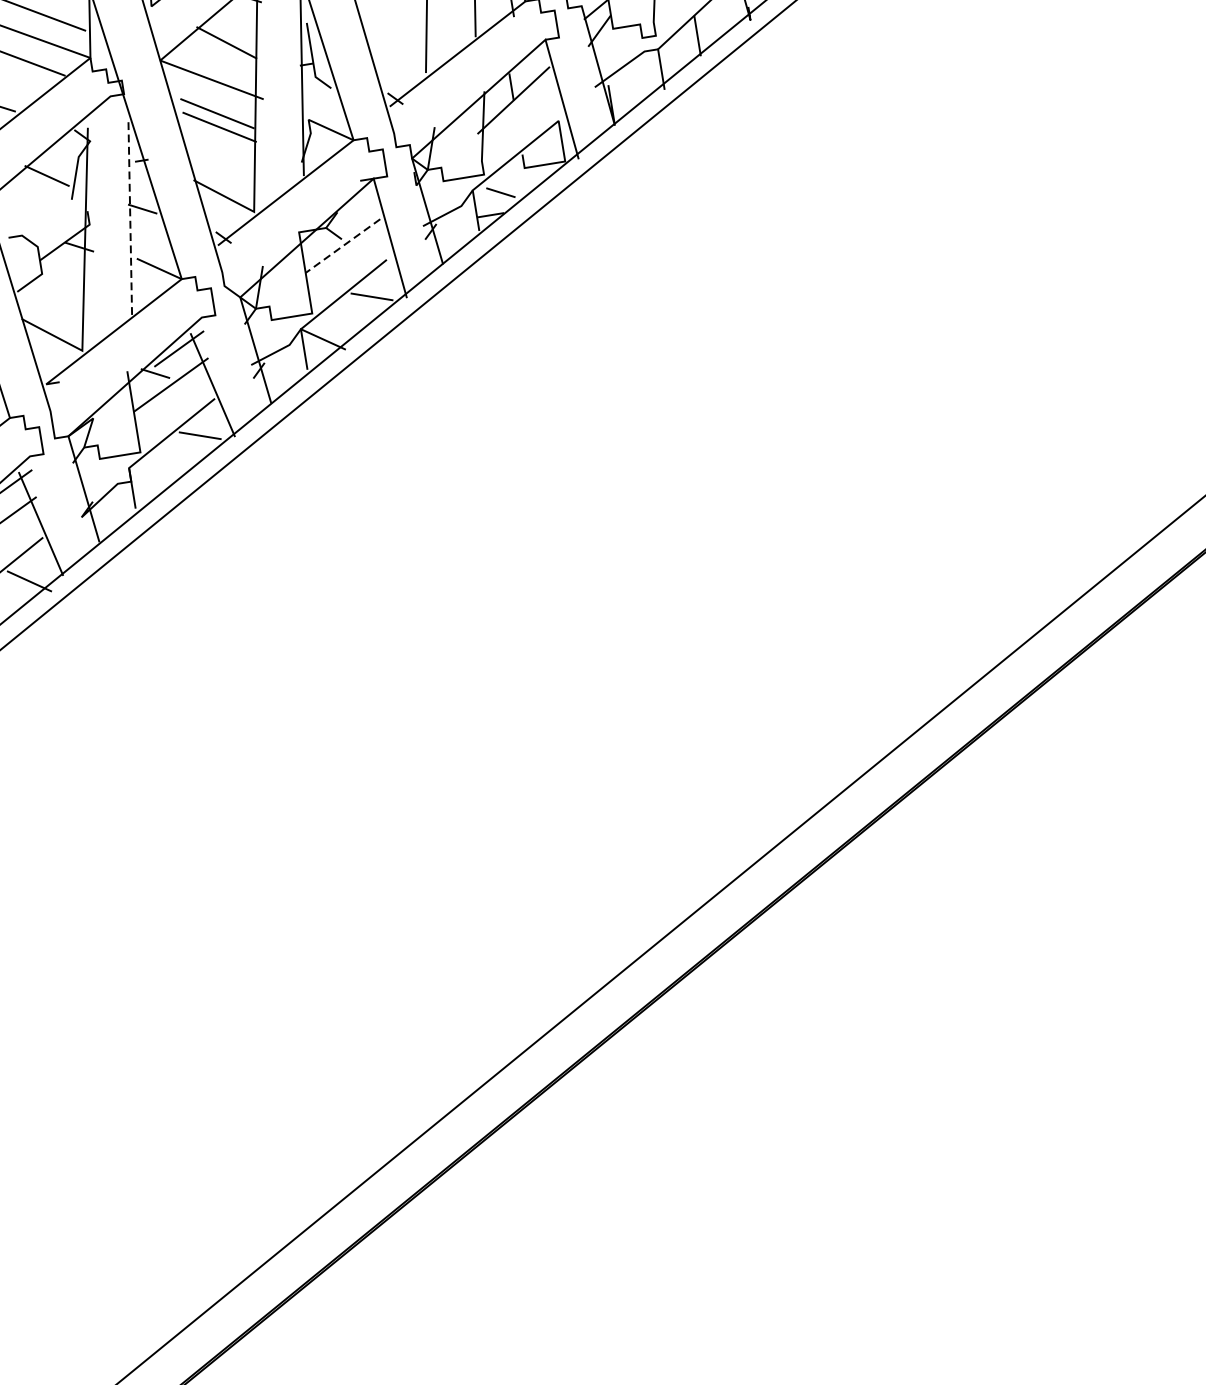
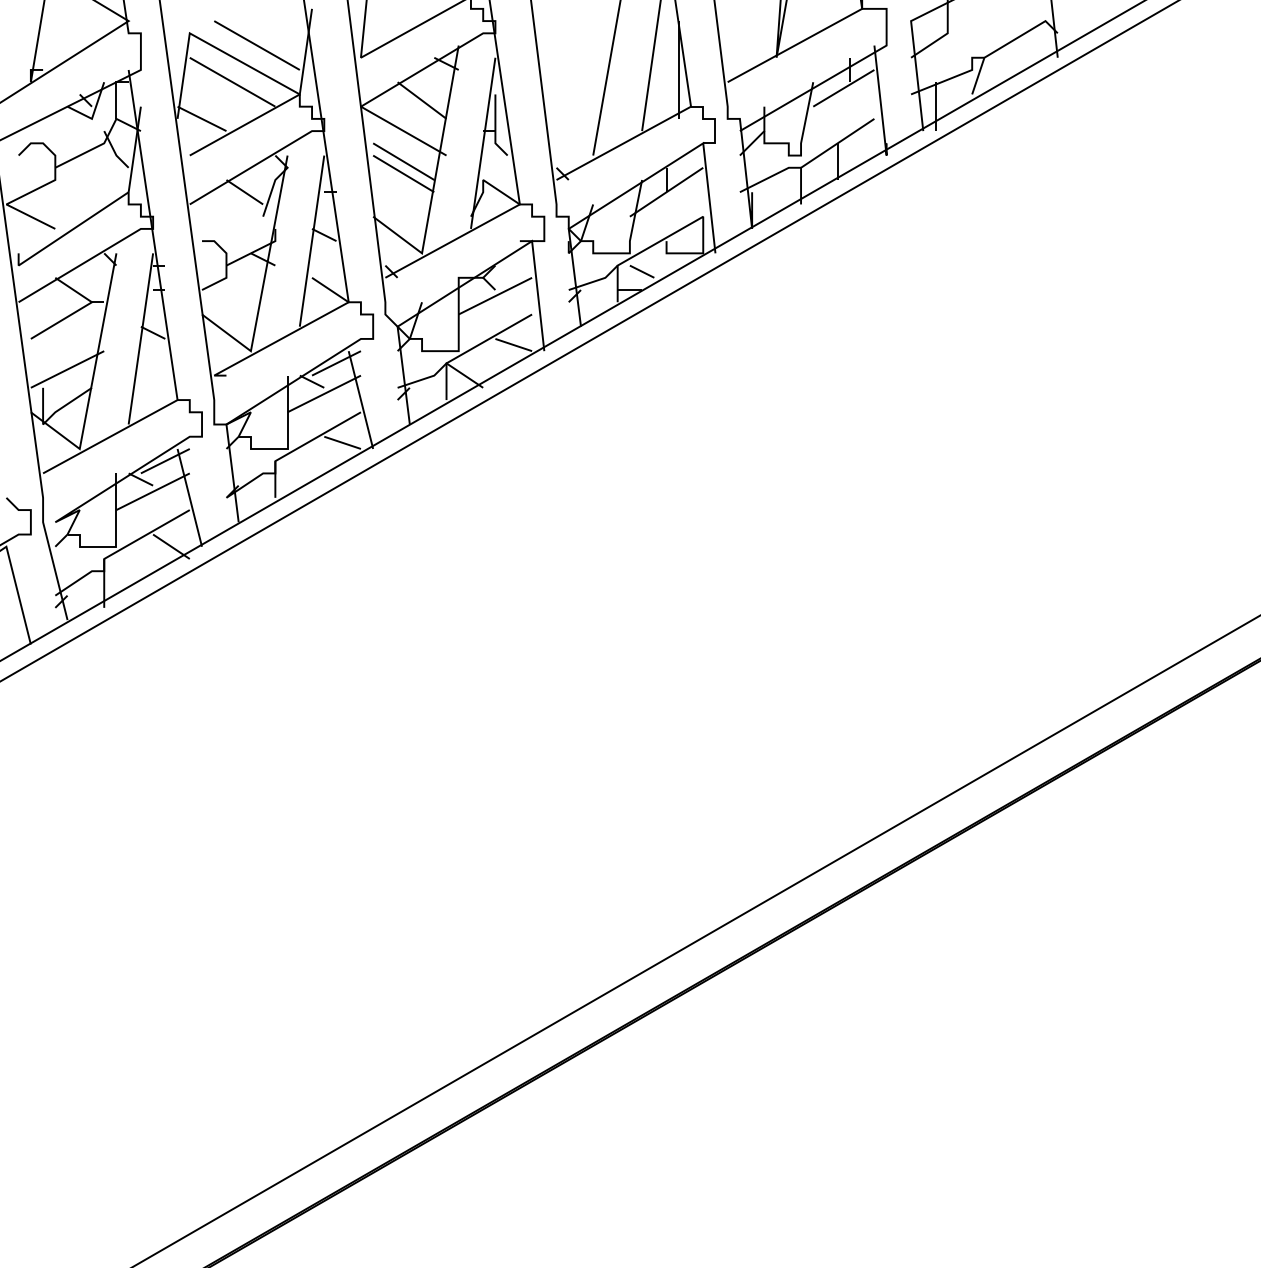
line: (130, 217) -> (312, 240), dashed -> solid
line: (342, 246) -> (494, 296), dashed -> solid

